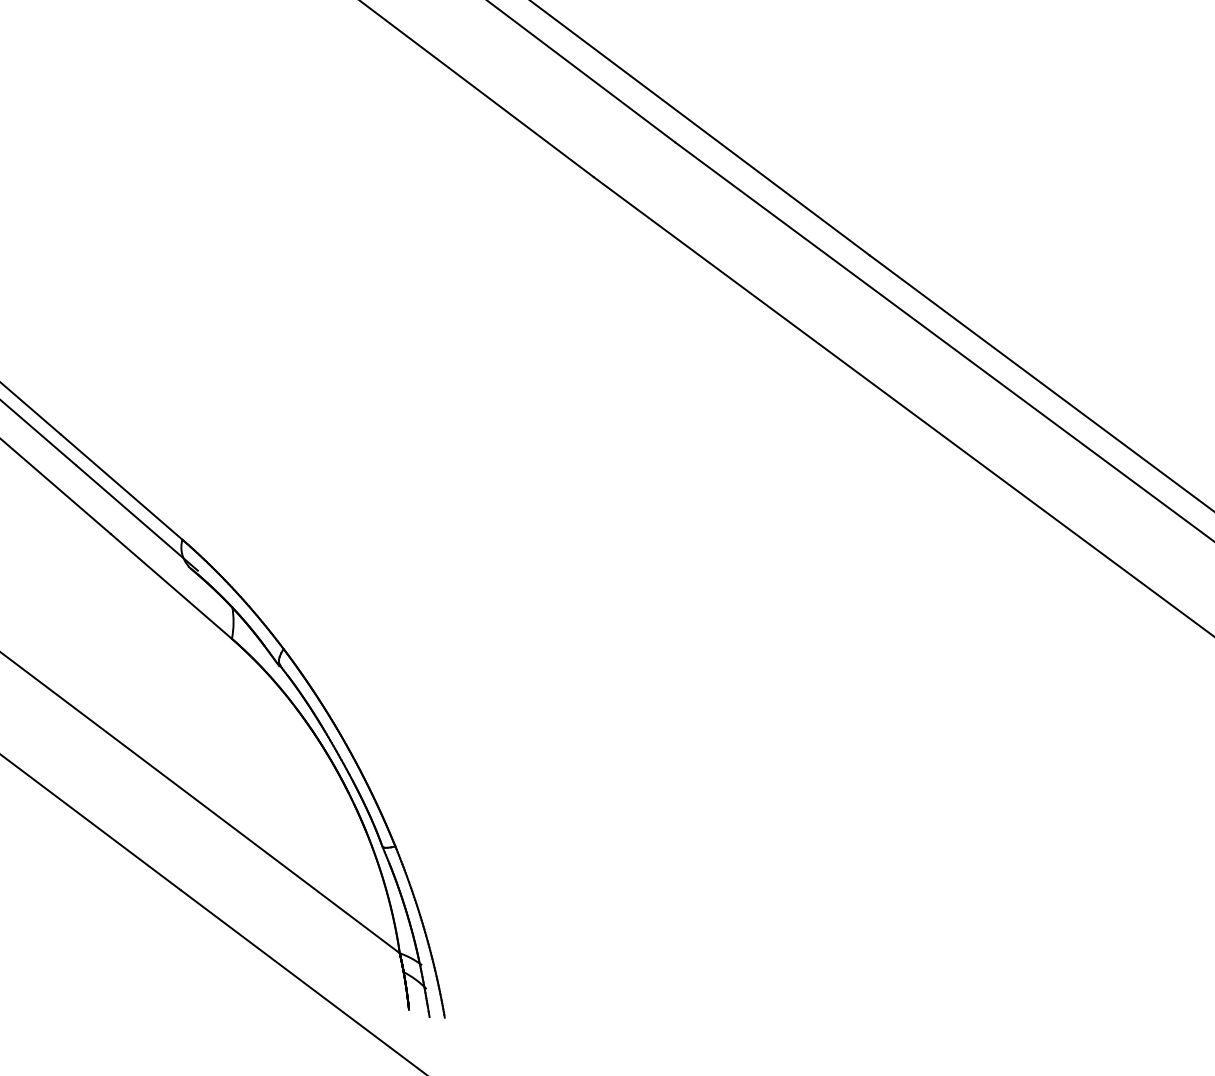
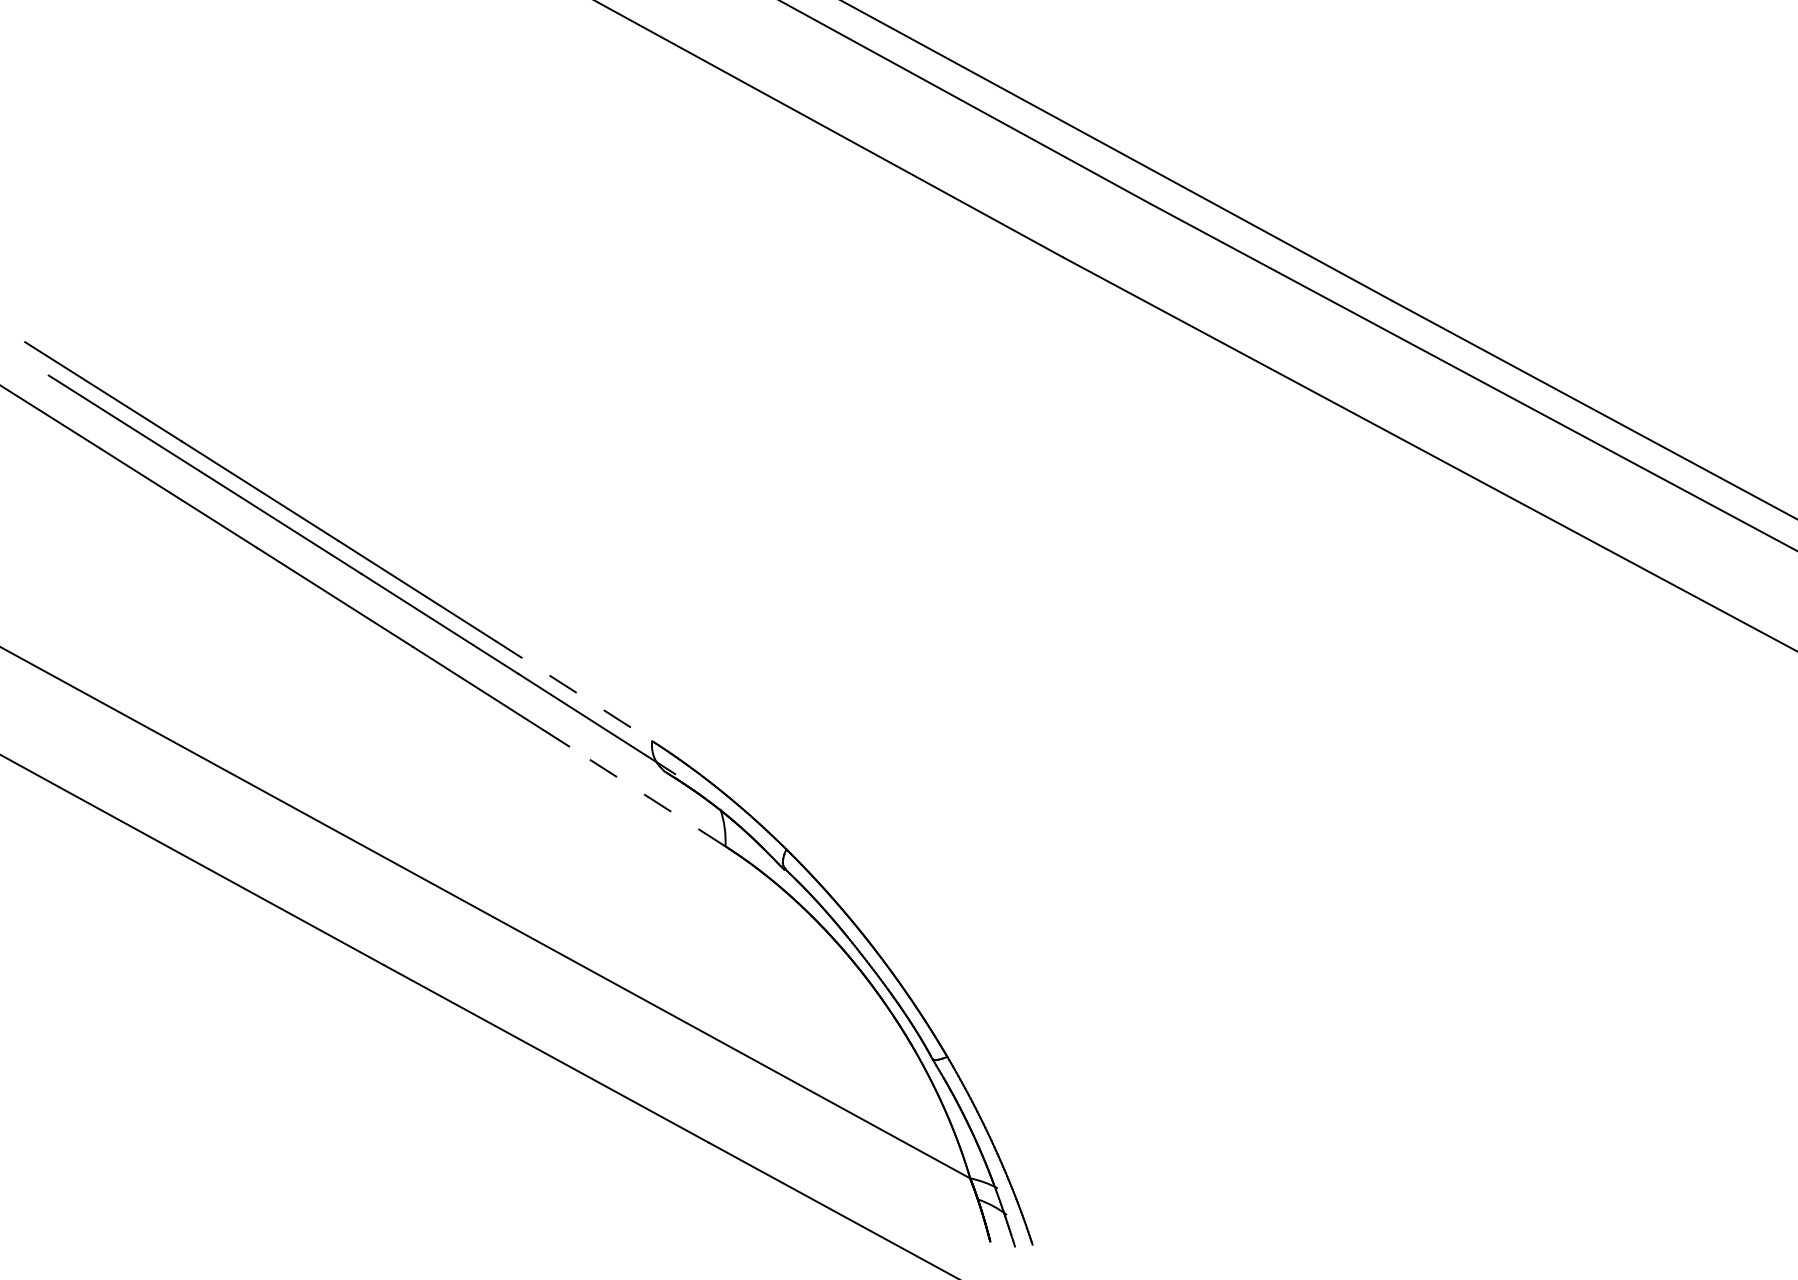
line: (122, 487) -> (574, 691), solid -> dashed
line: (171, 586) -> (647, 796), solid -> dashed

